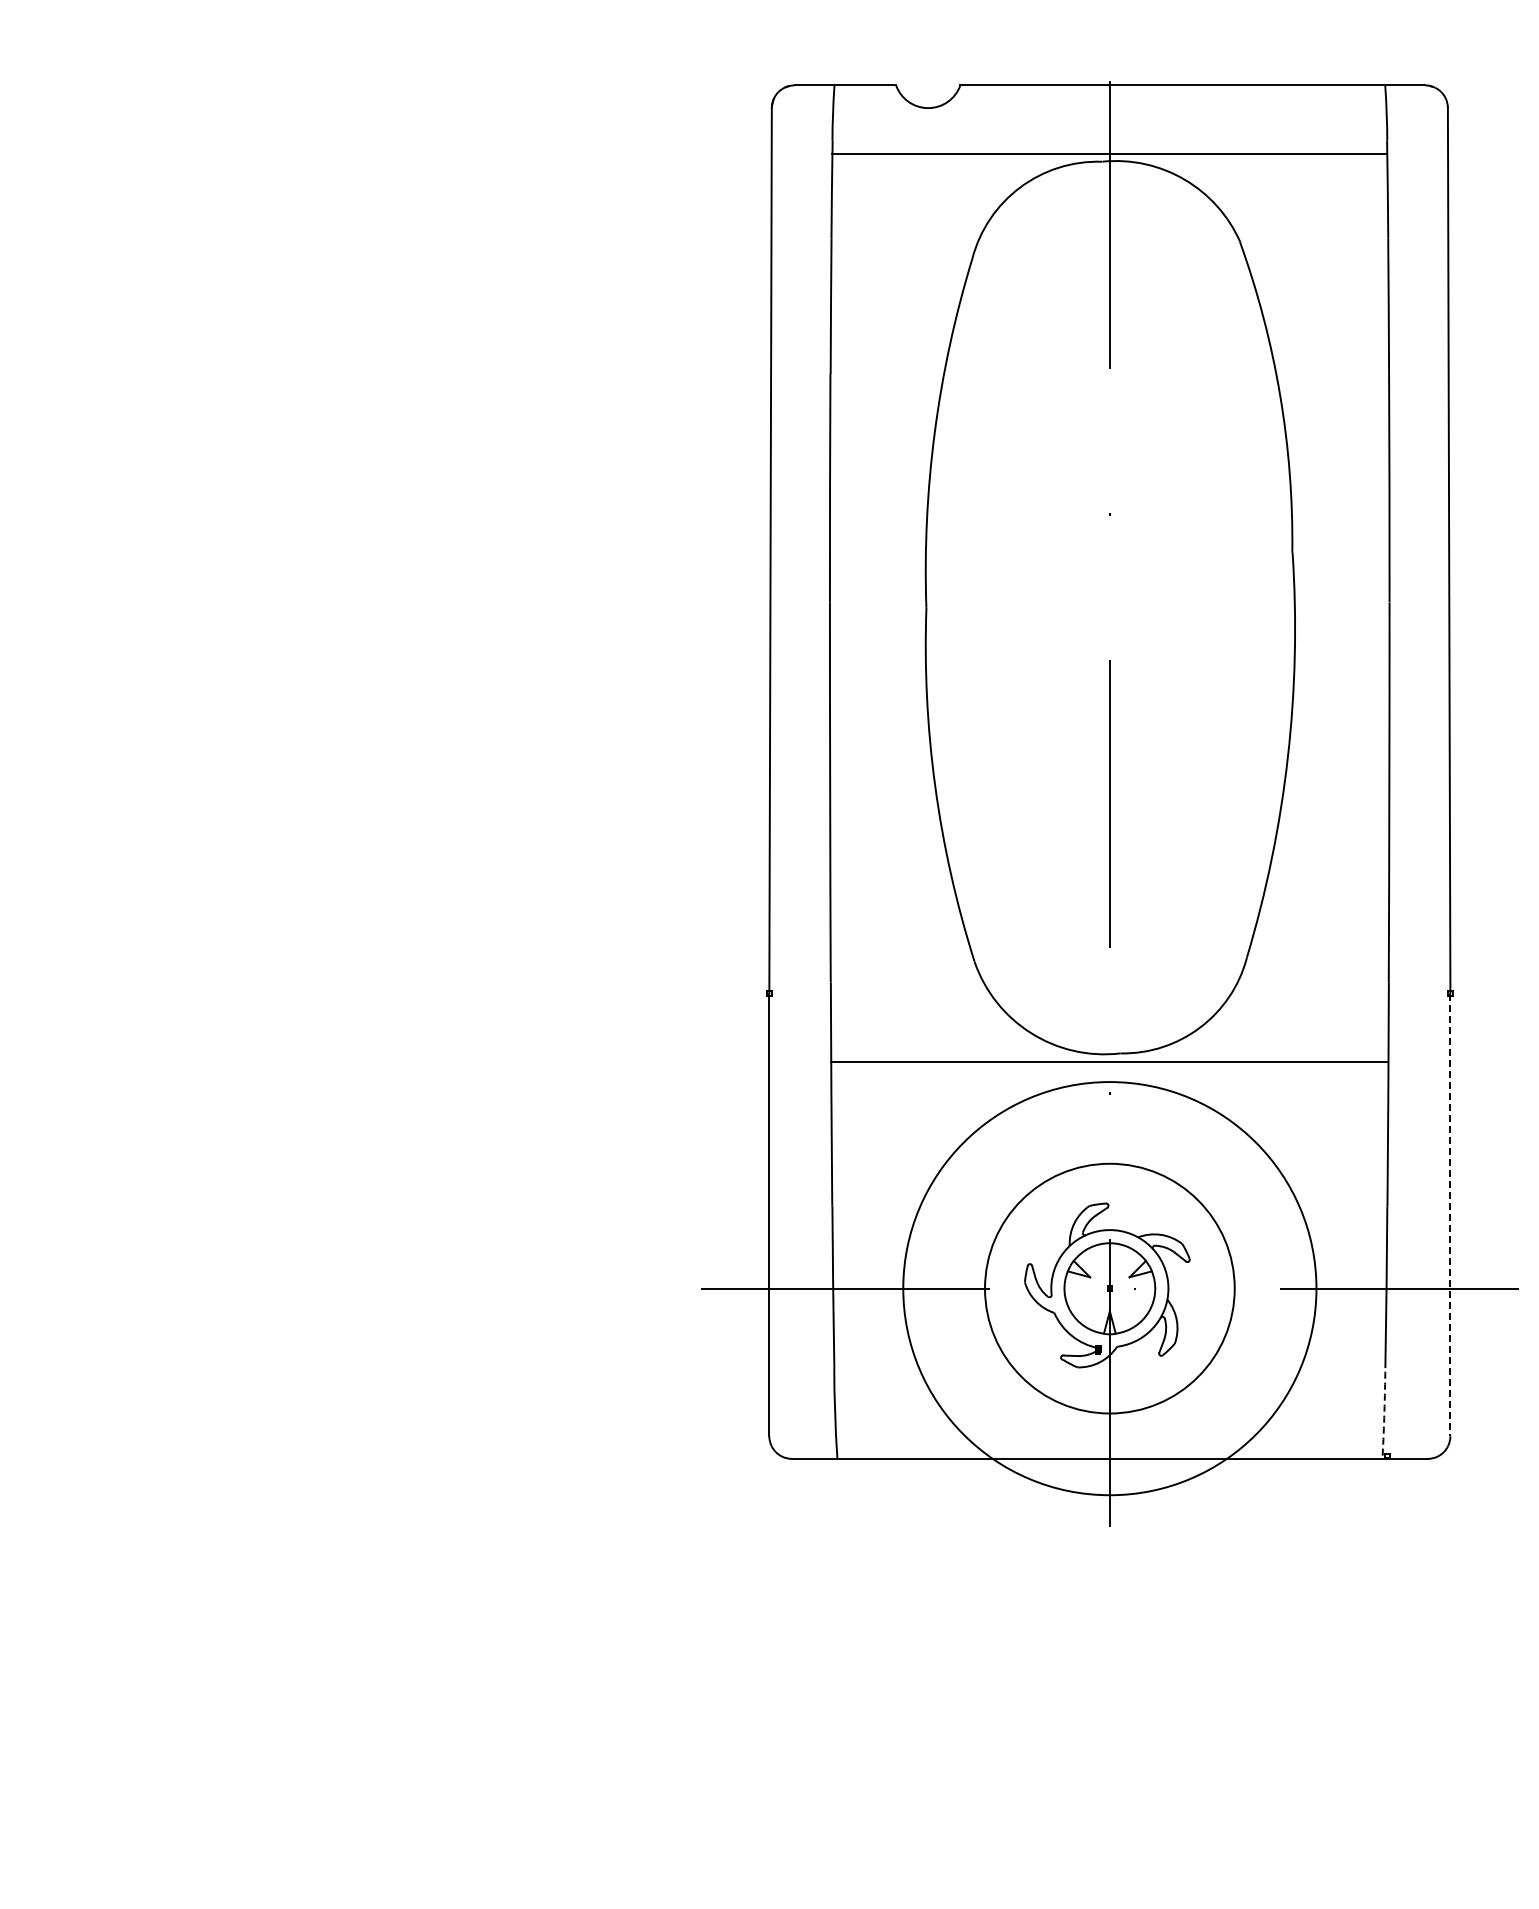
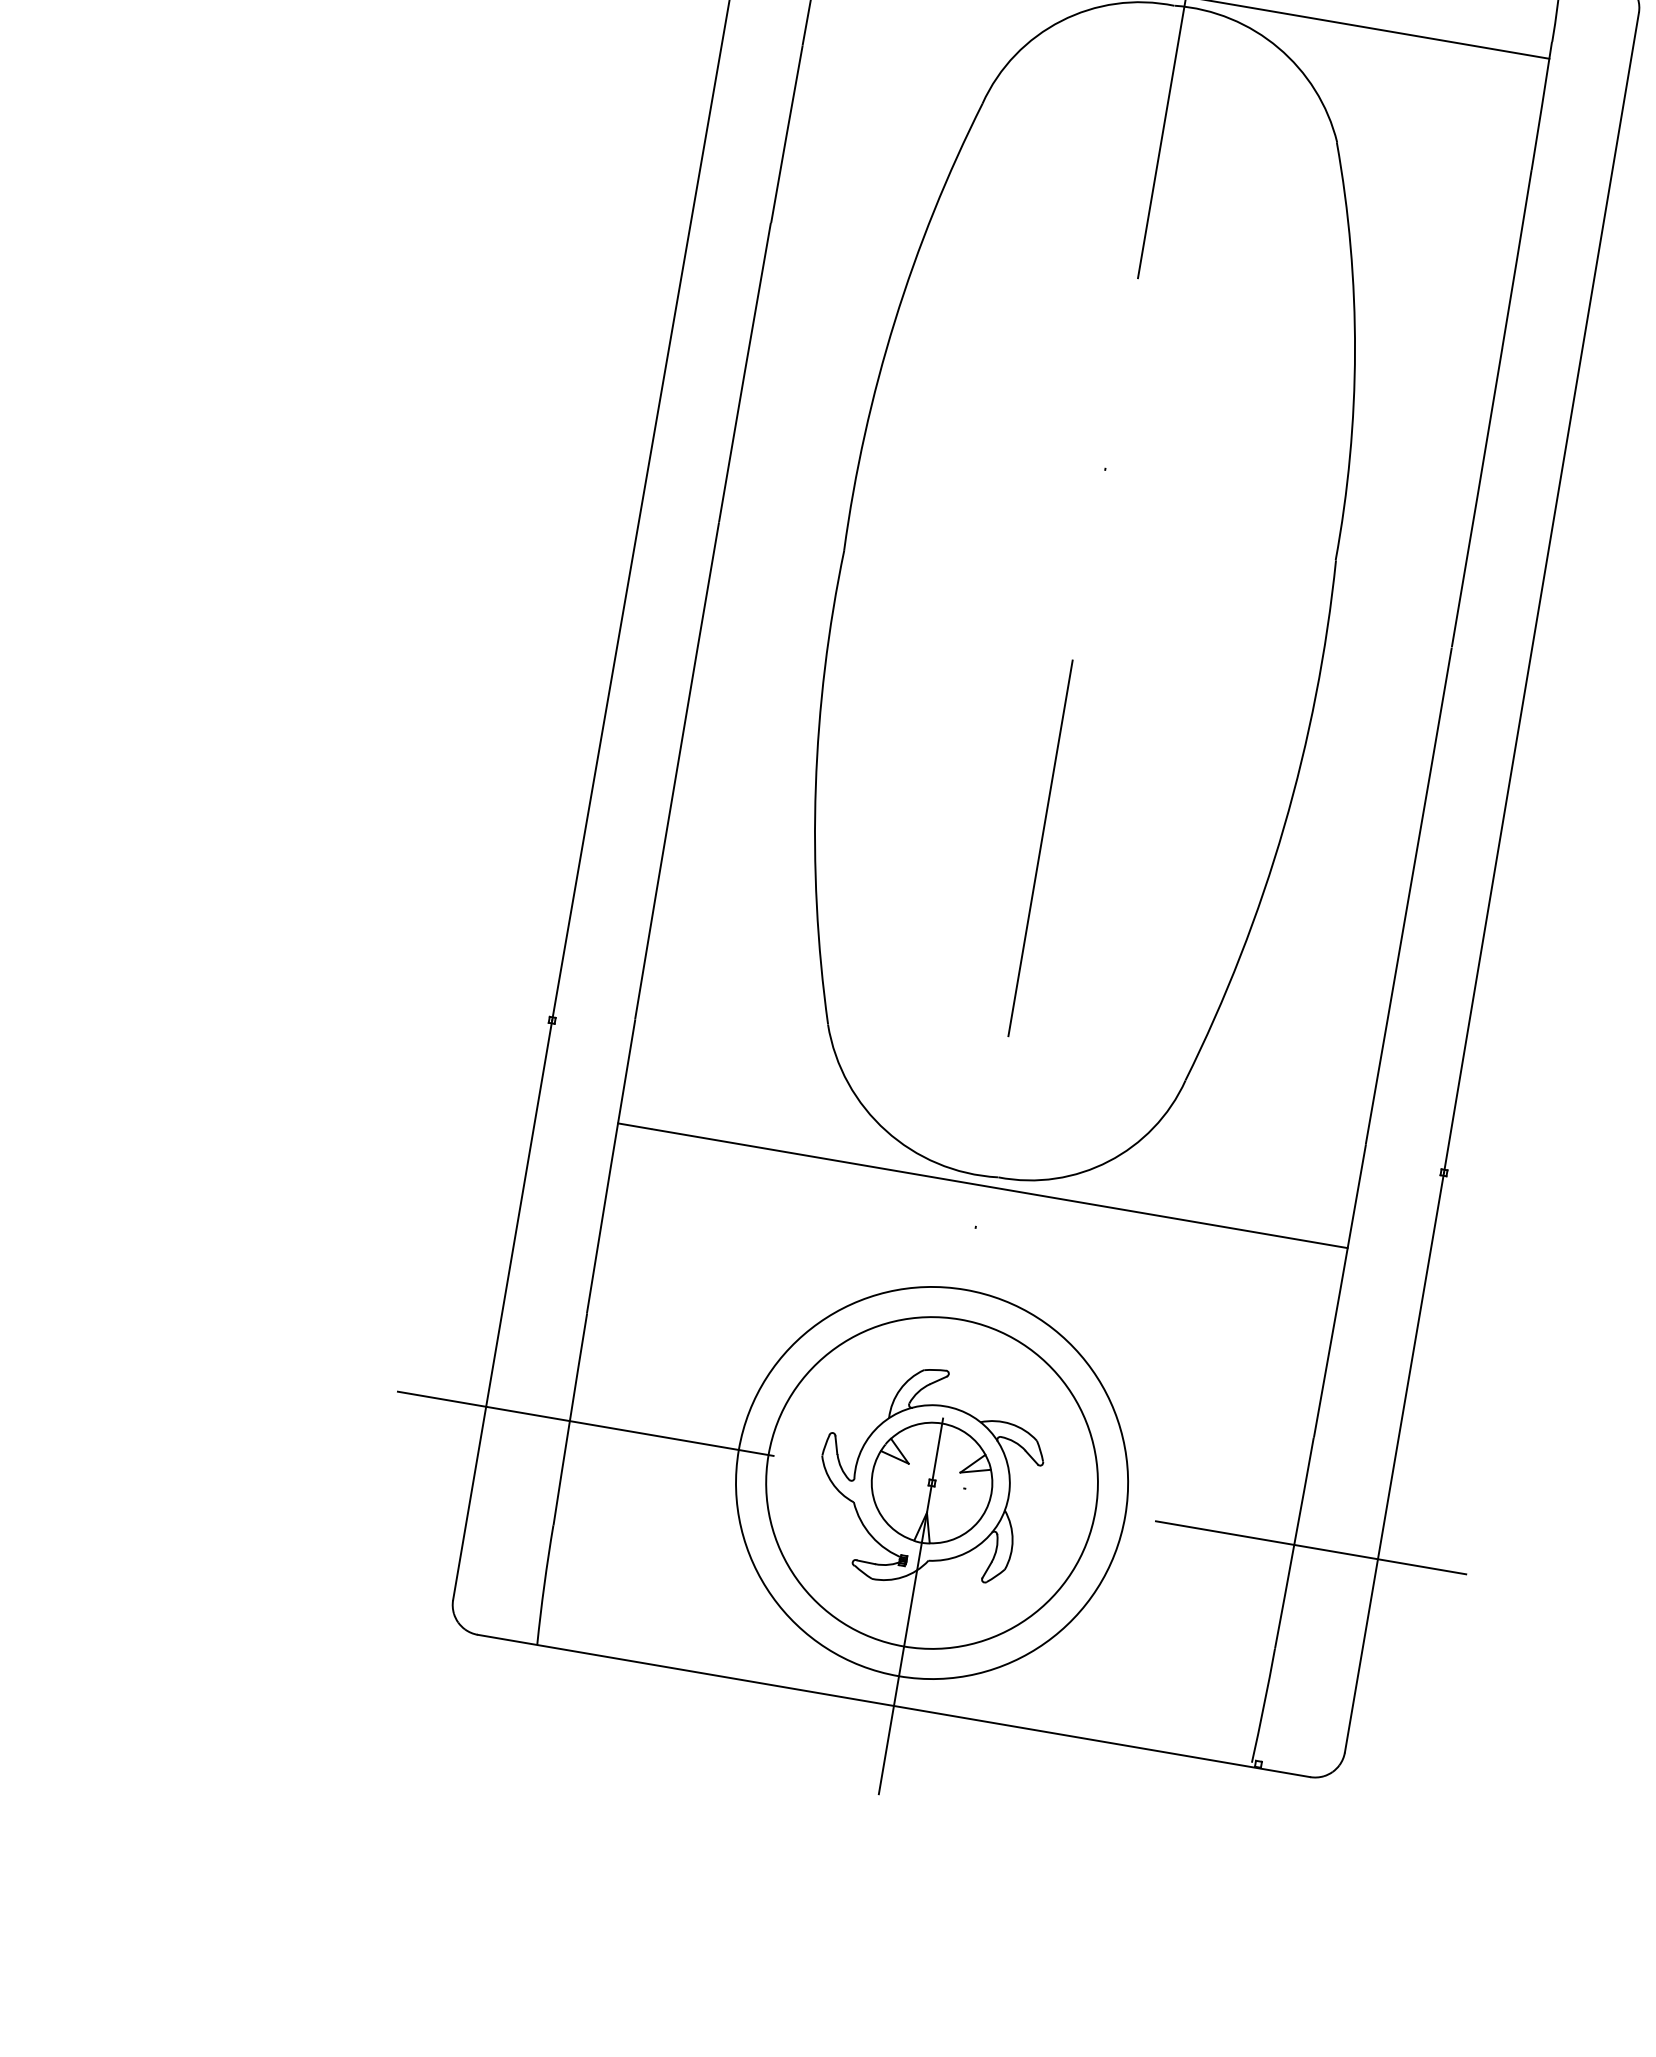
line: (1450, 1215) -> (1394, 1463), dashed -> solid
circle: (1109, 1288) -> (931, 1482), size x0.71
arc: (1384, 1411) -> (1264, 1705), dashed -> solid

